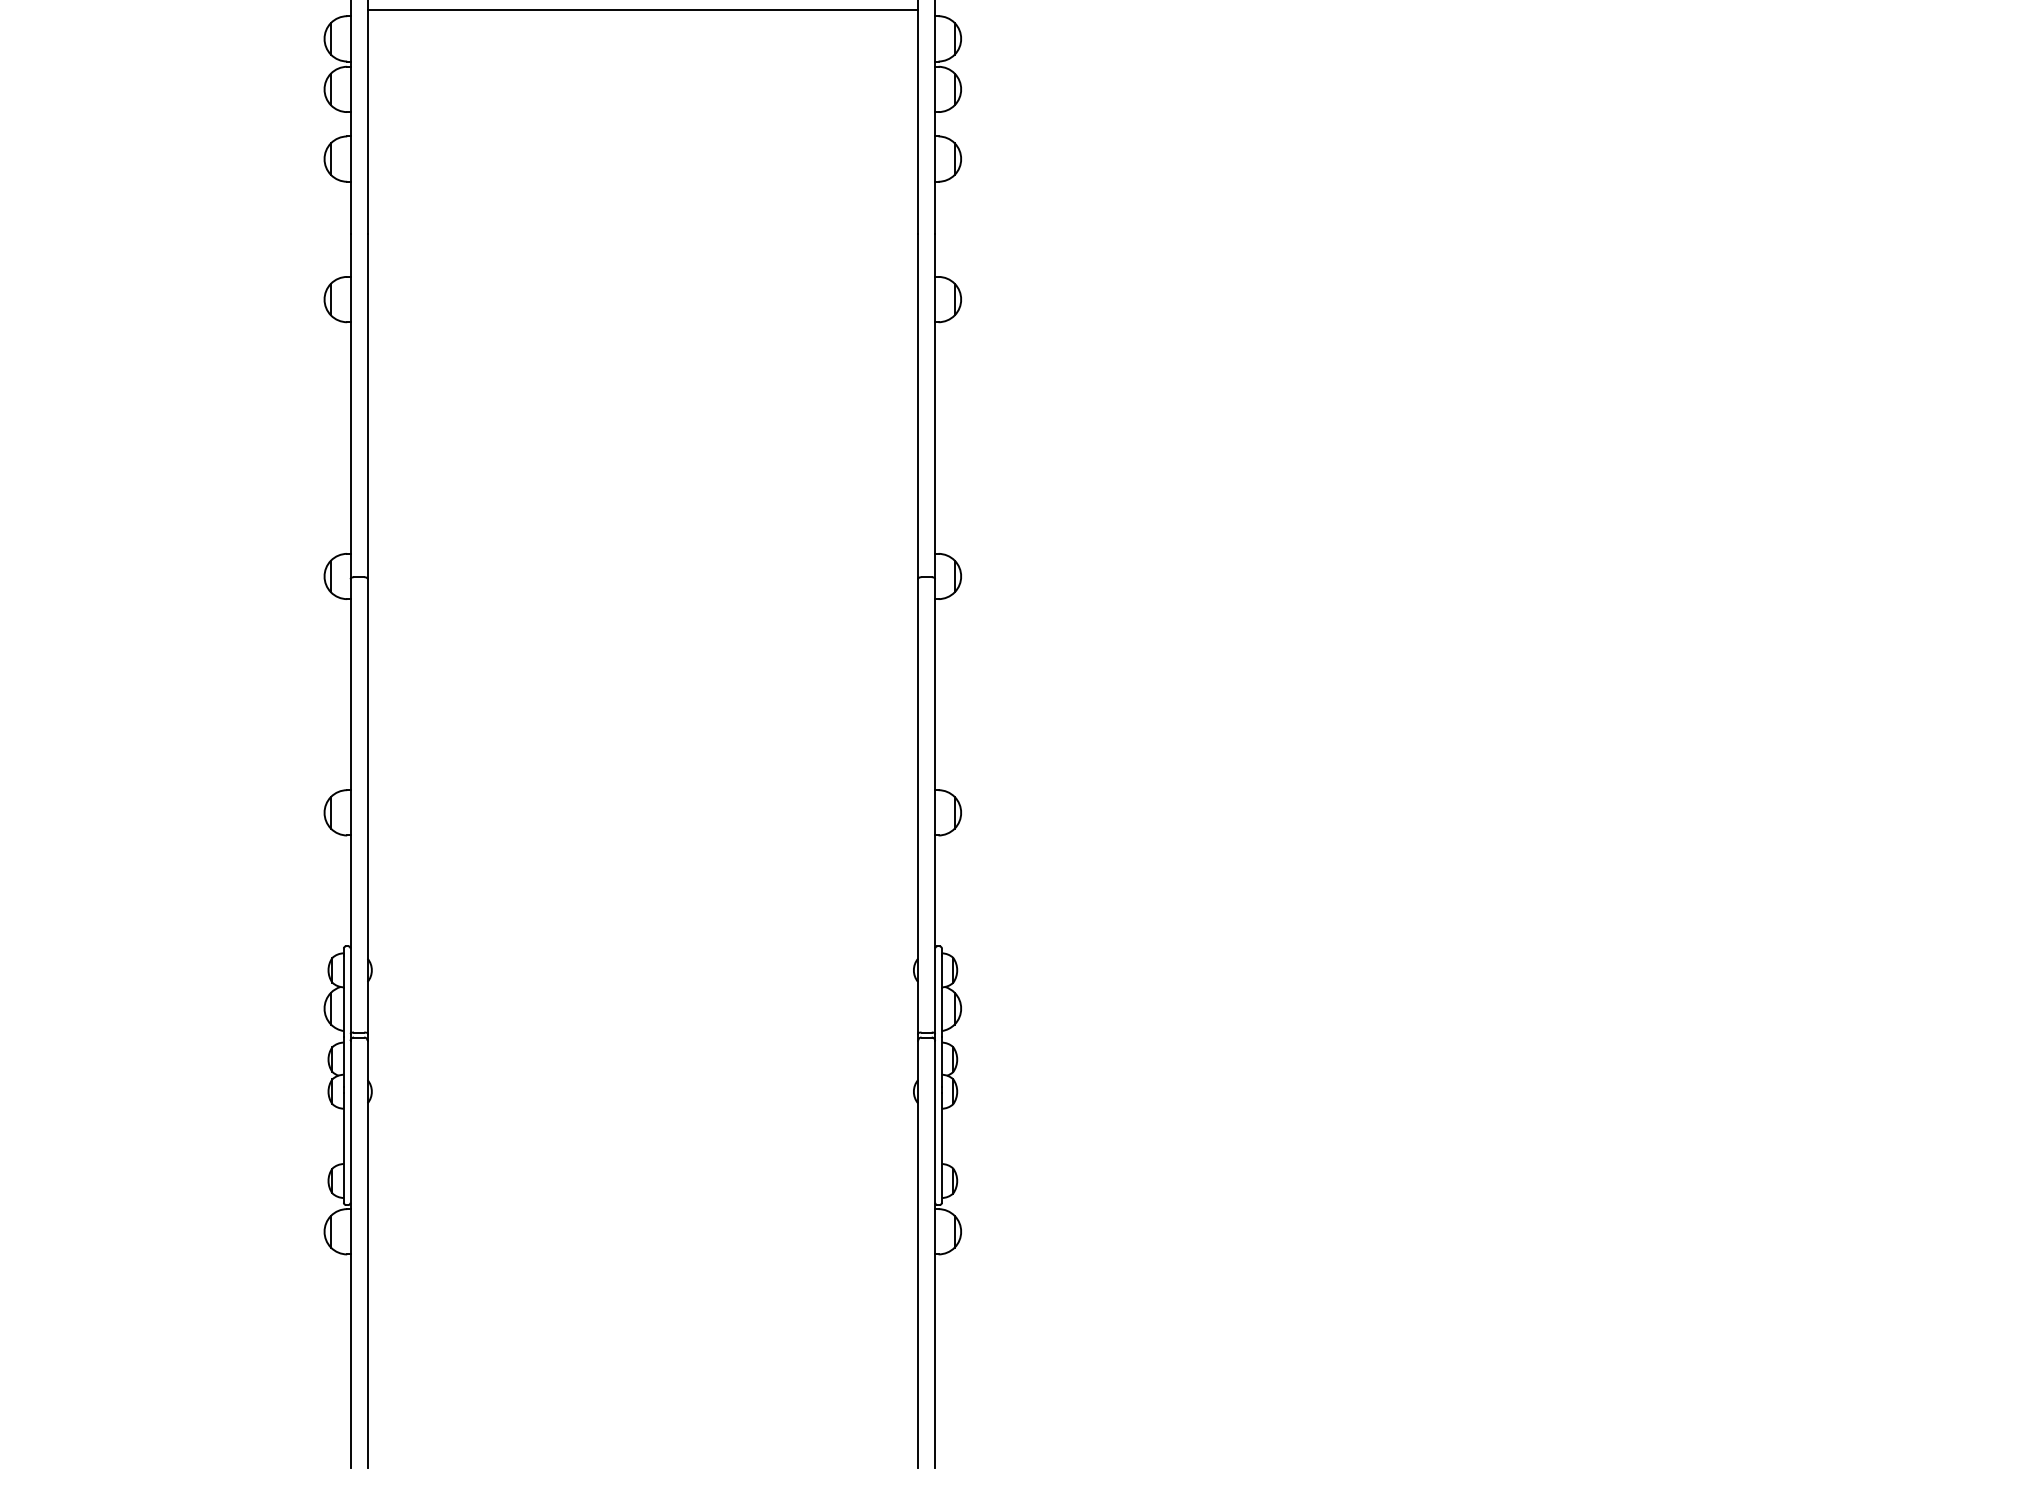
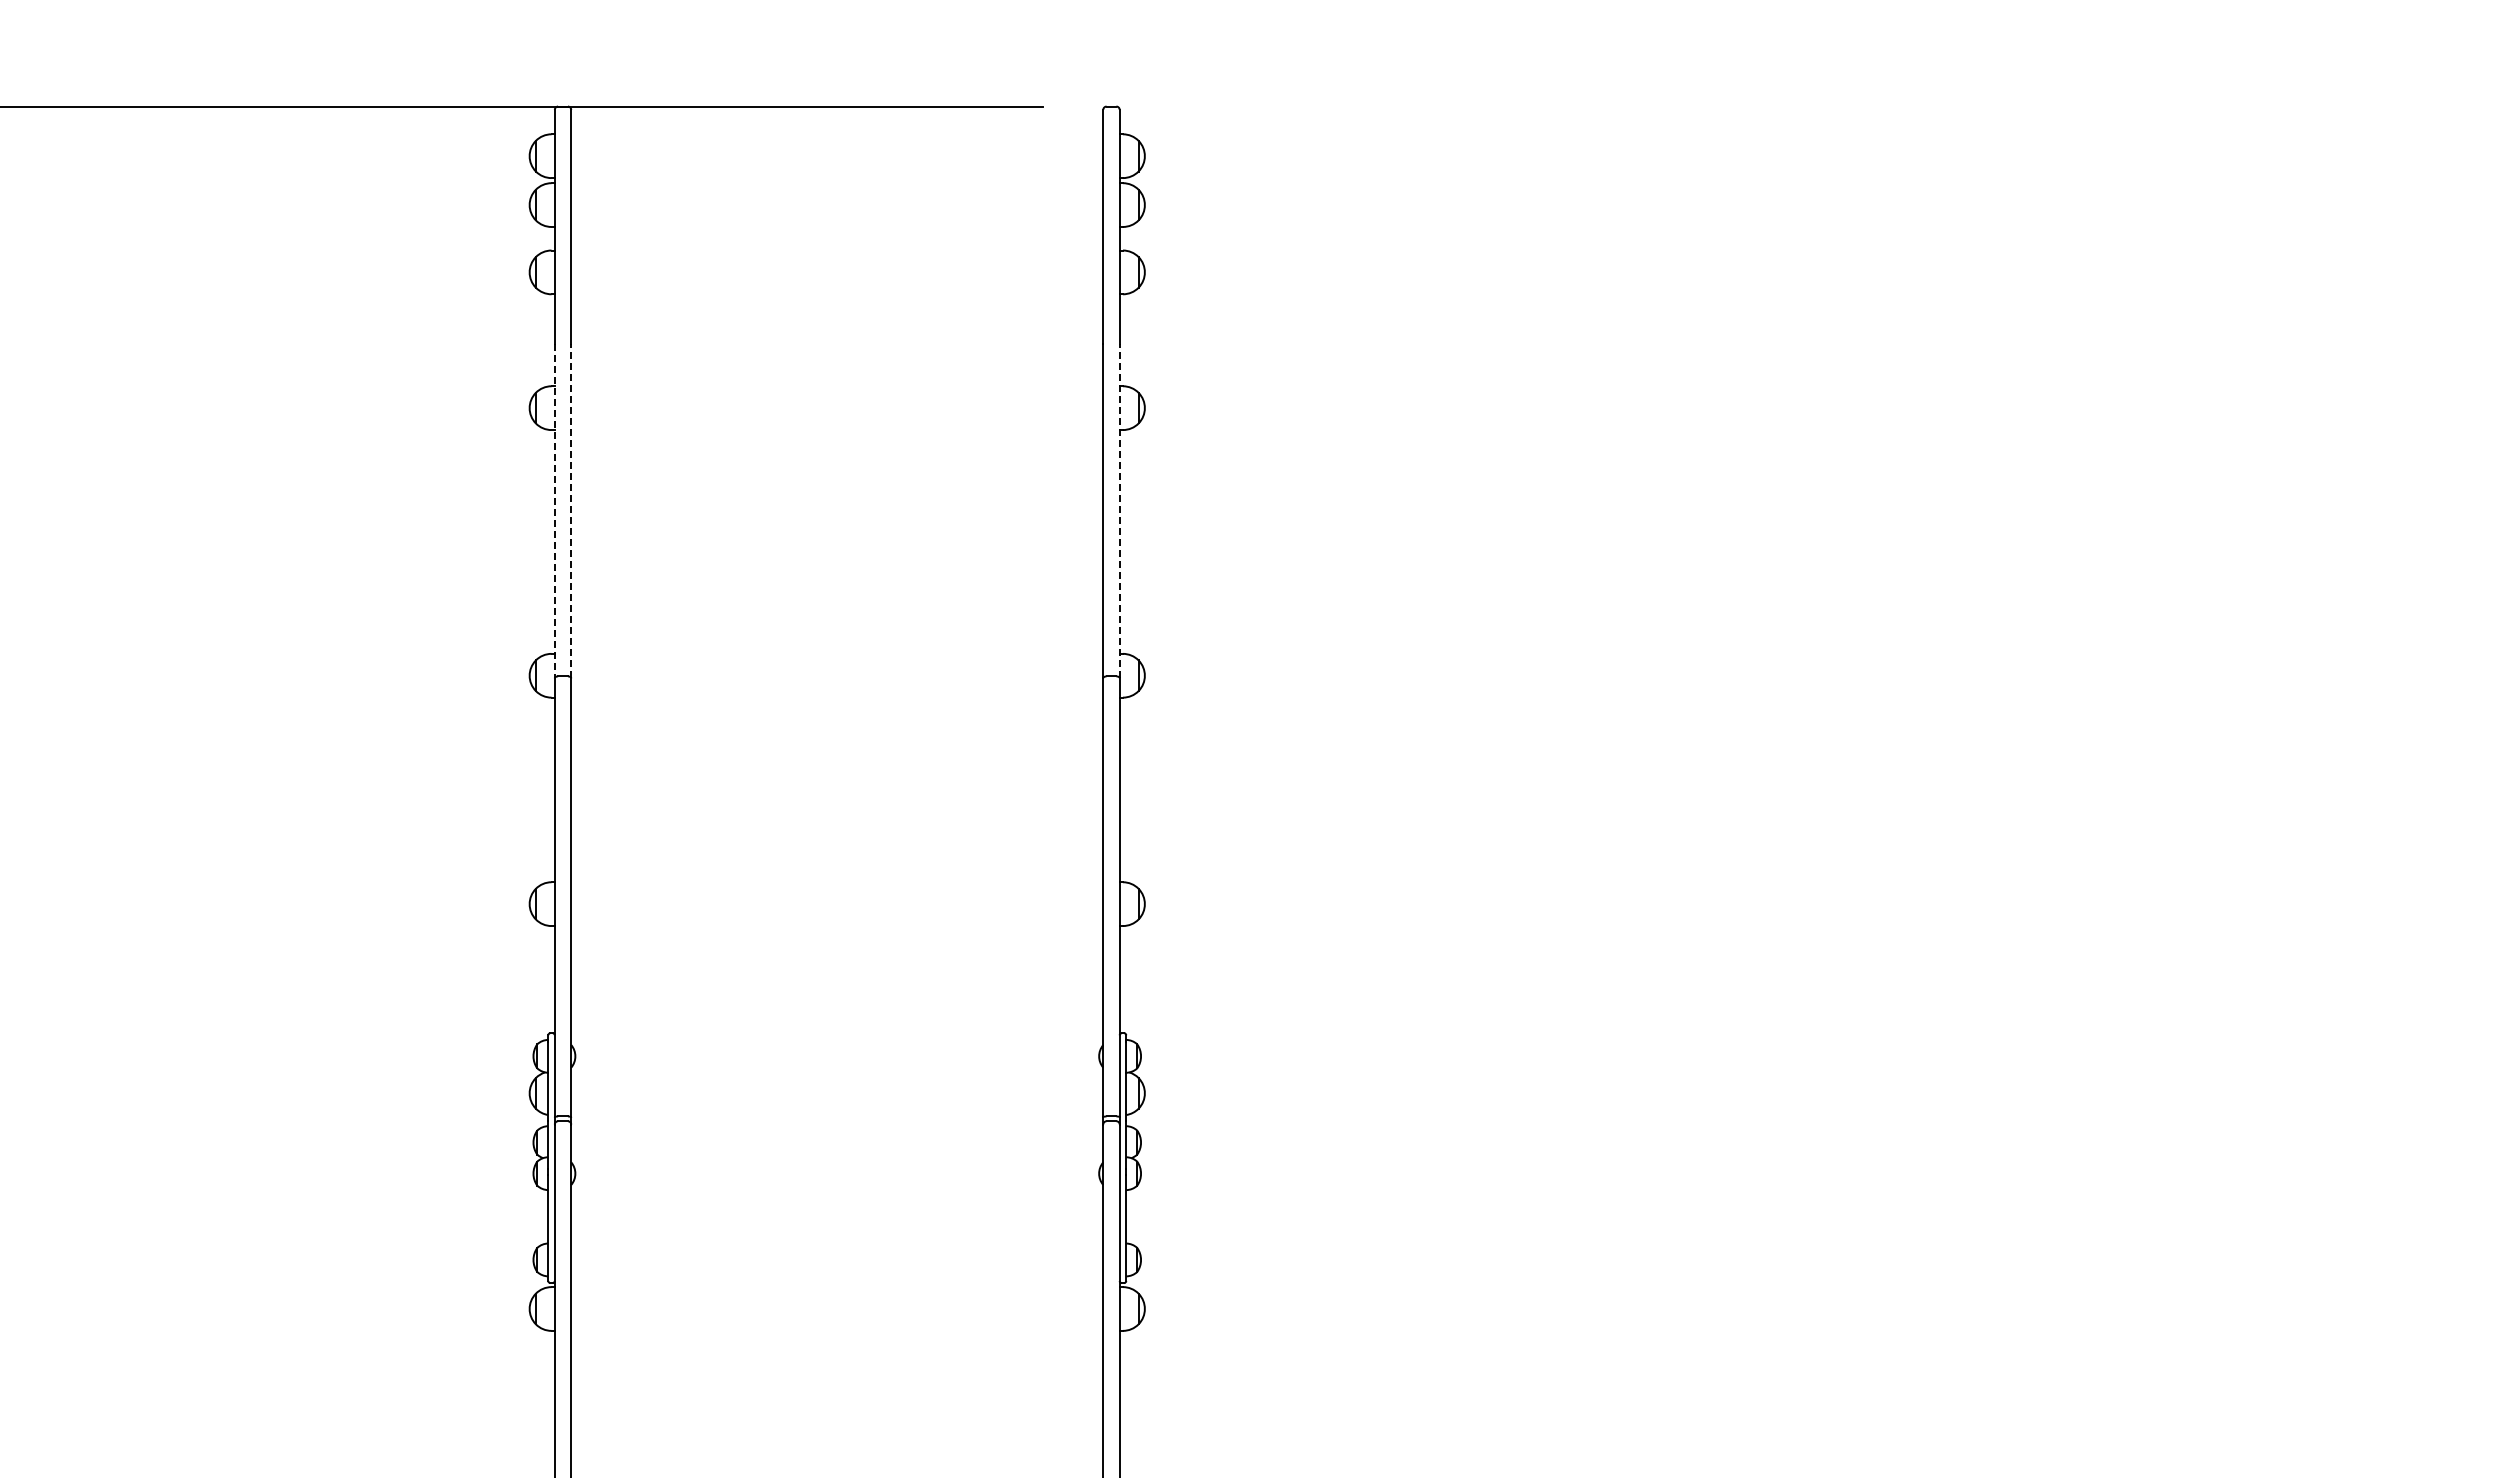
line: (643, 10) -> (837, 128), removed
line: (350, 406) -> (554, 511), solid -> dashed
line: (367, 406) -> (571, 511), solid -> dashed
line: (934, 406) -> (1119, 511), solid -> dashed

